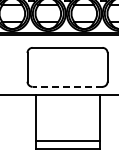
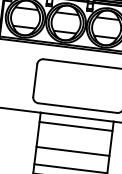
line: (67, 86) -> (77, 107), dashed -> solid
line: (67, 103) -> (75, 126), added
line: (67, 125) -> (72, 151), added

